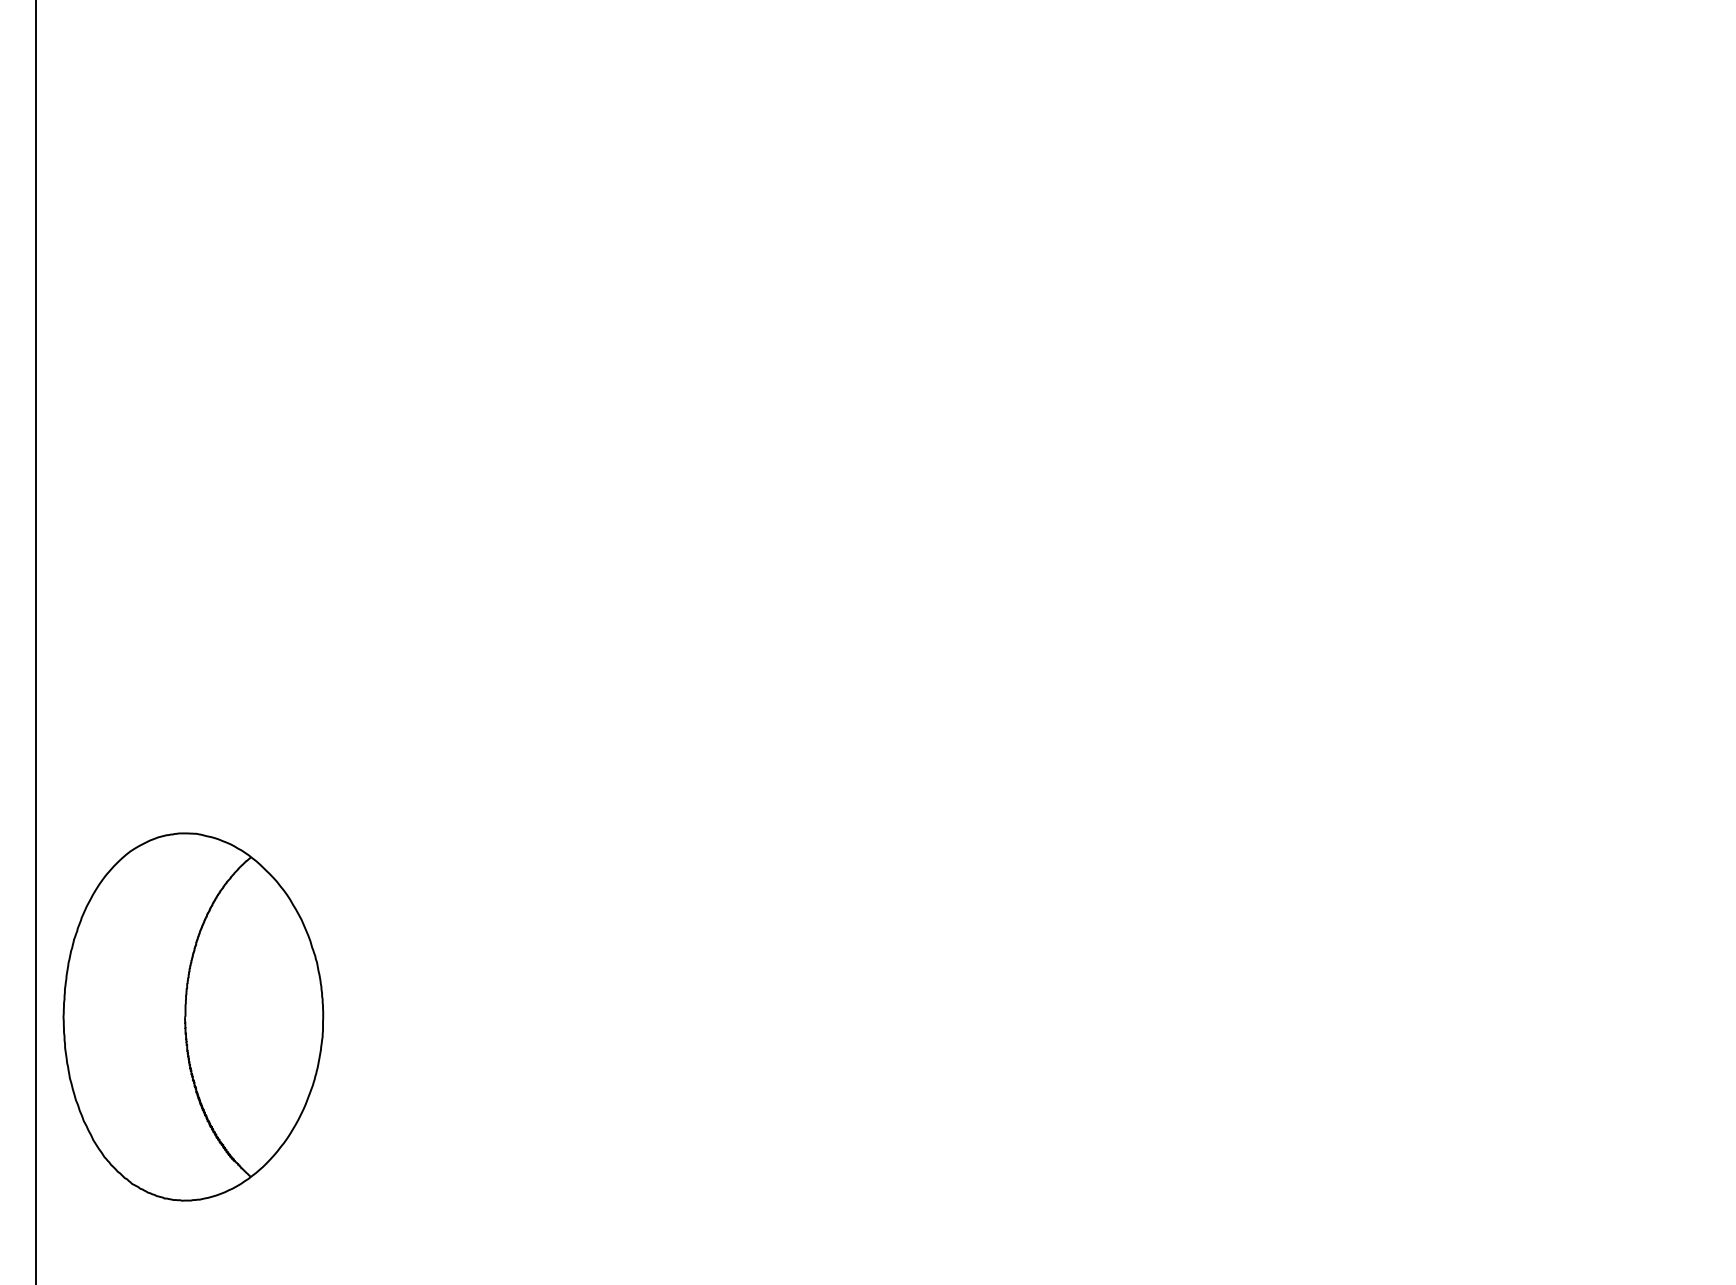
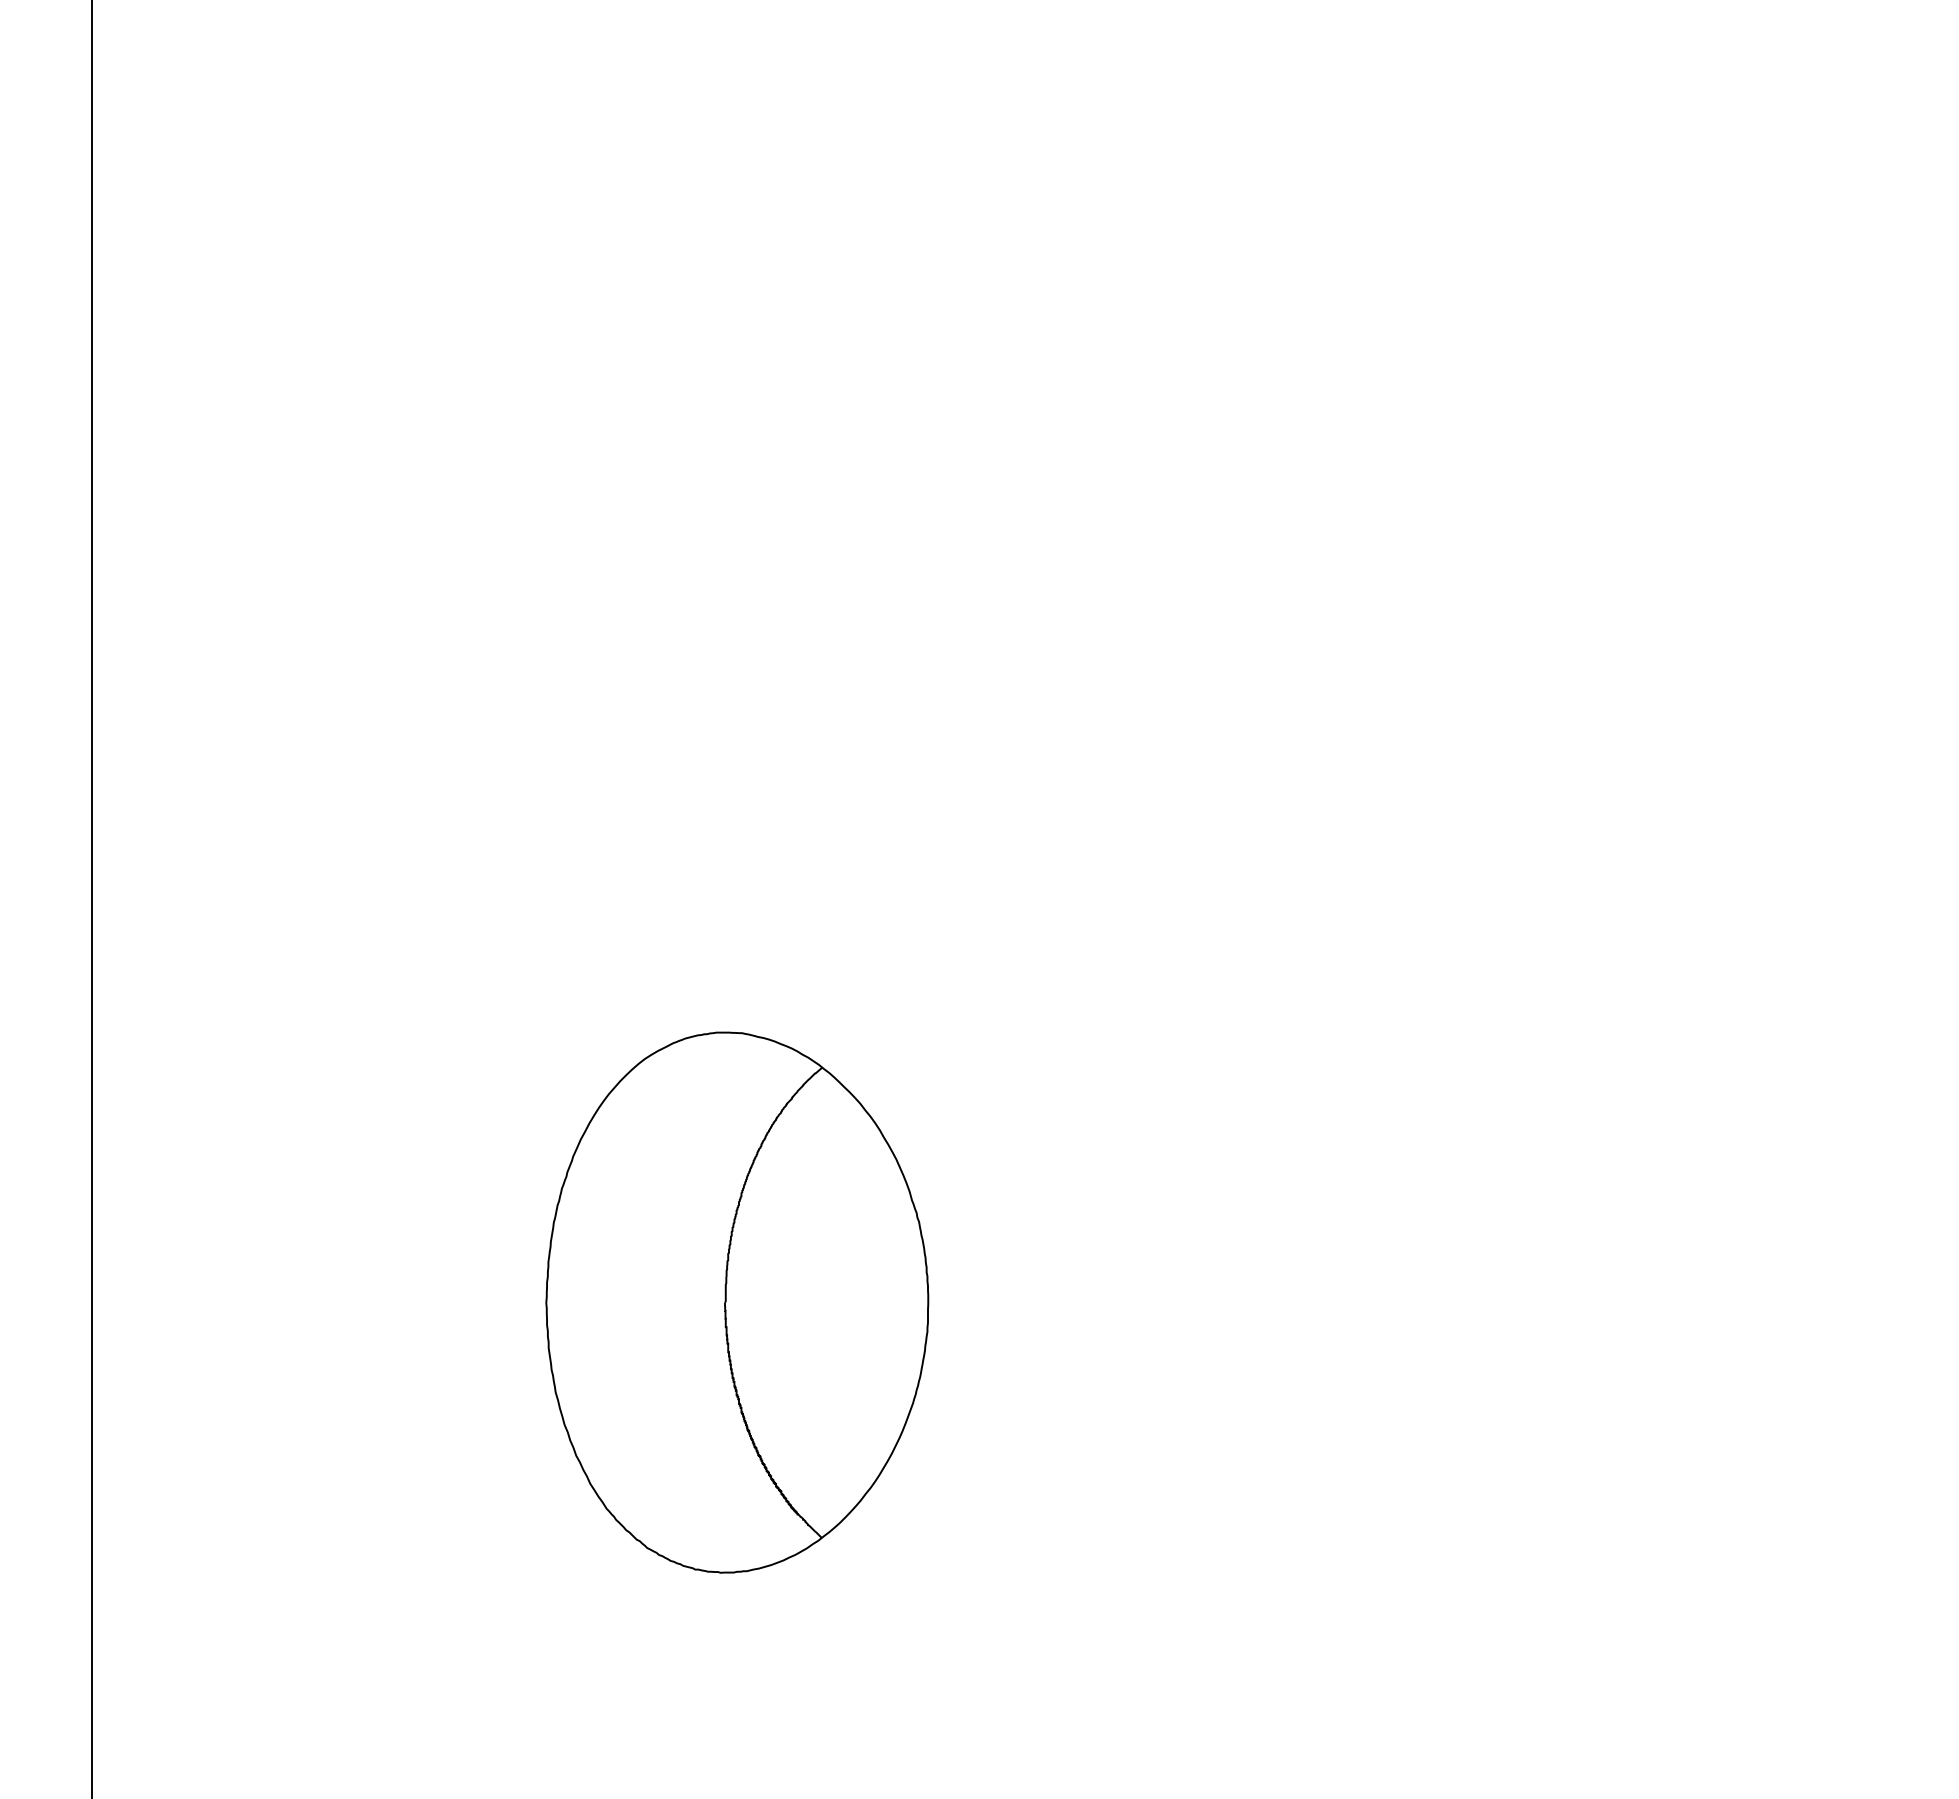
part: (193, 1016) -> (737, 1301), moved

